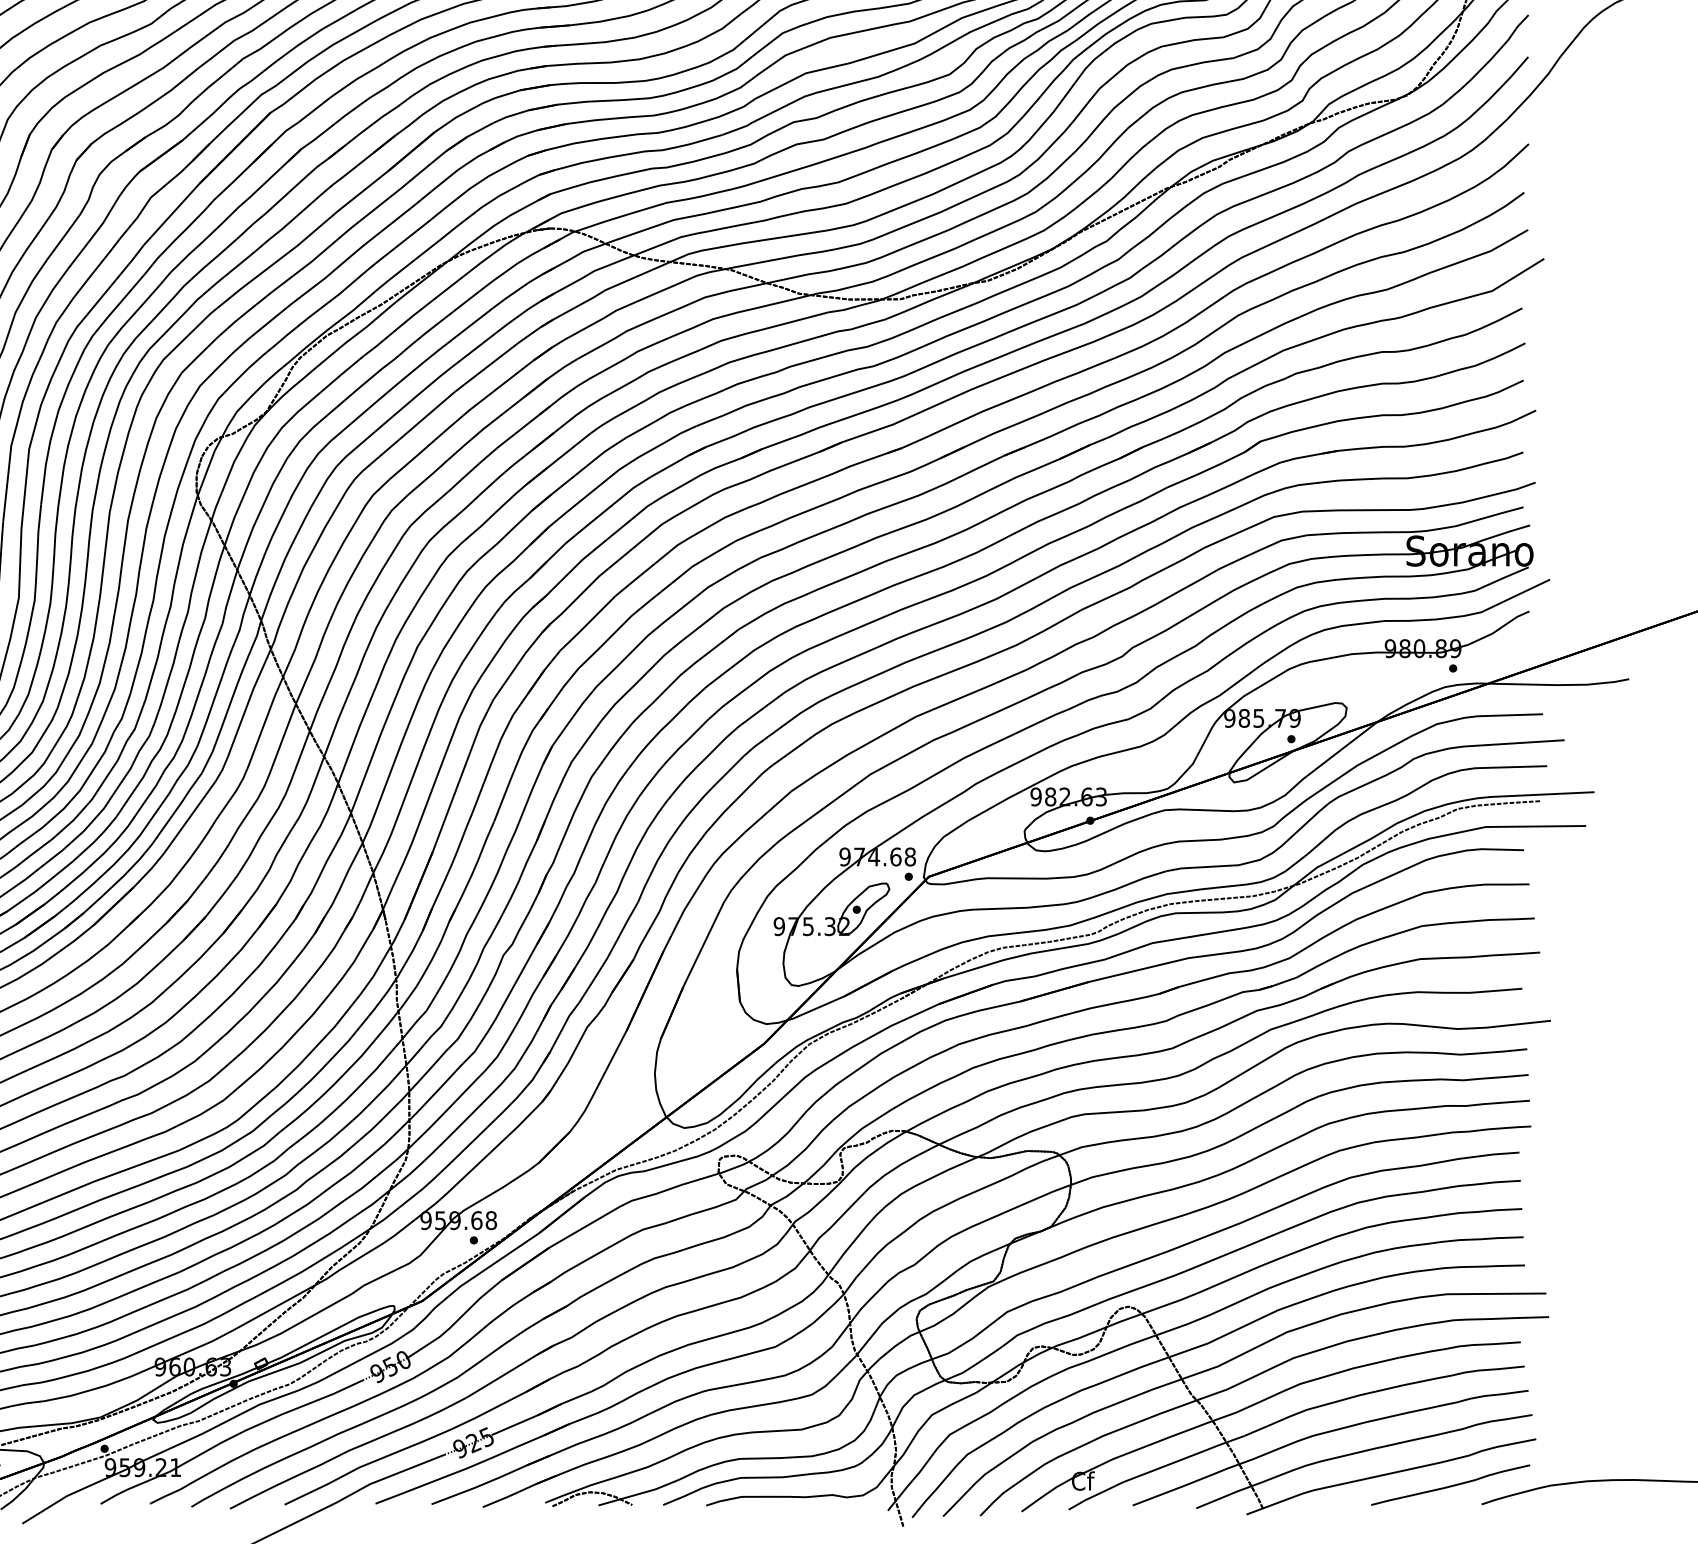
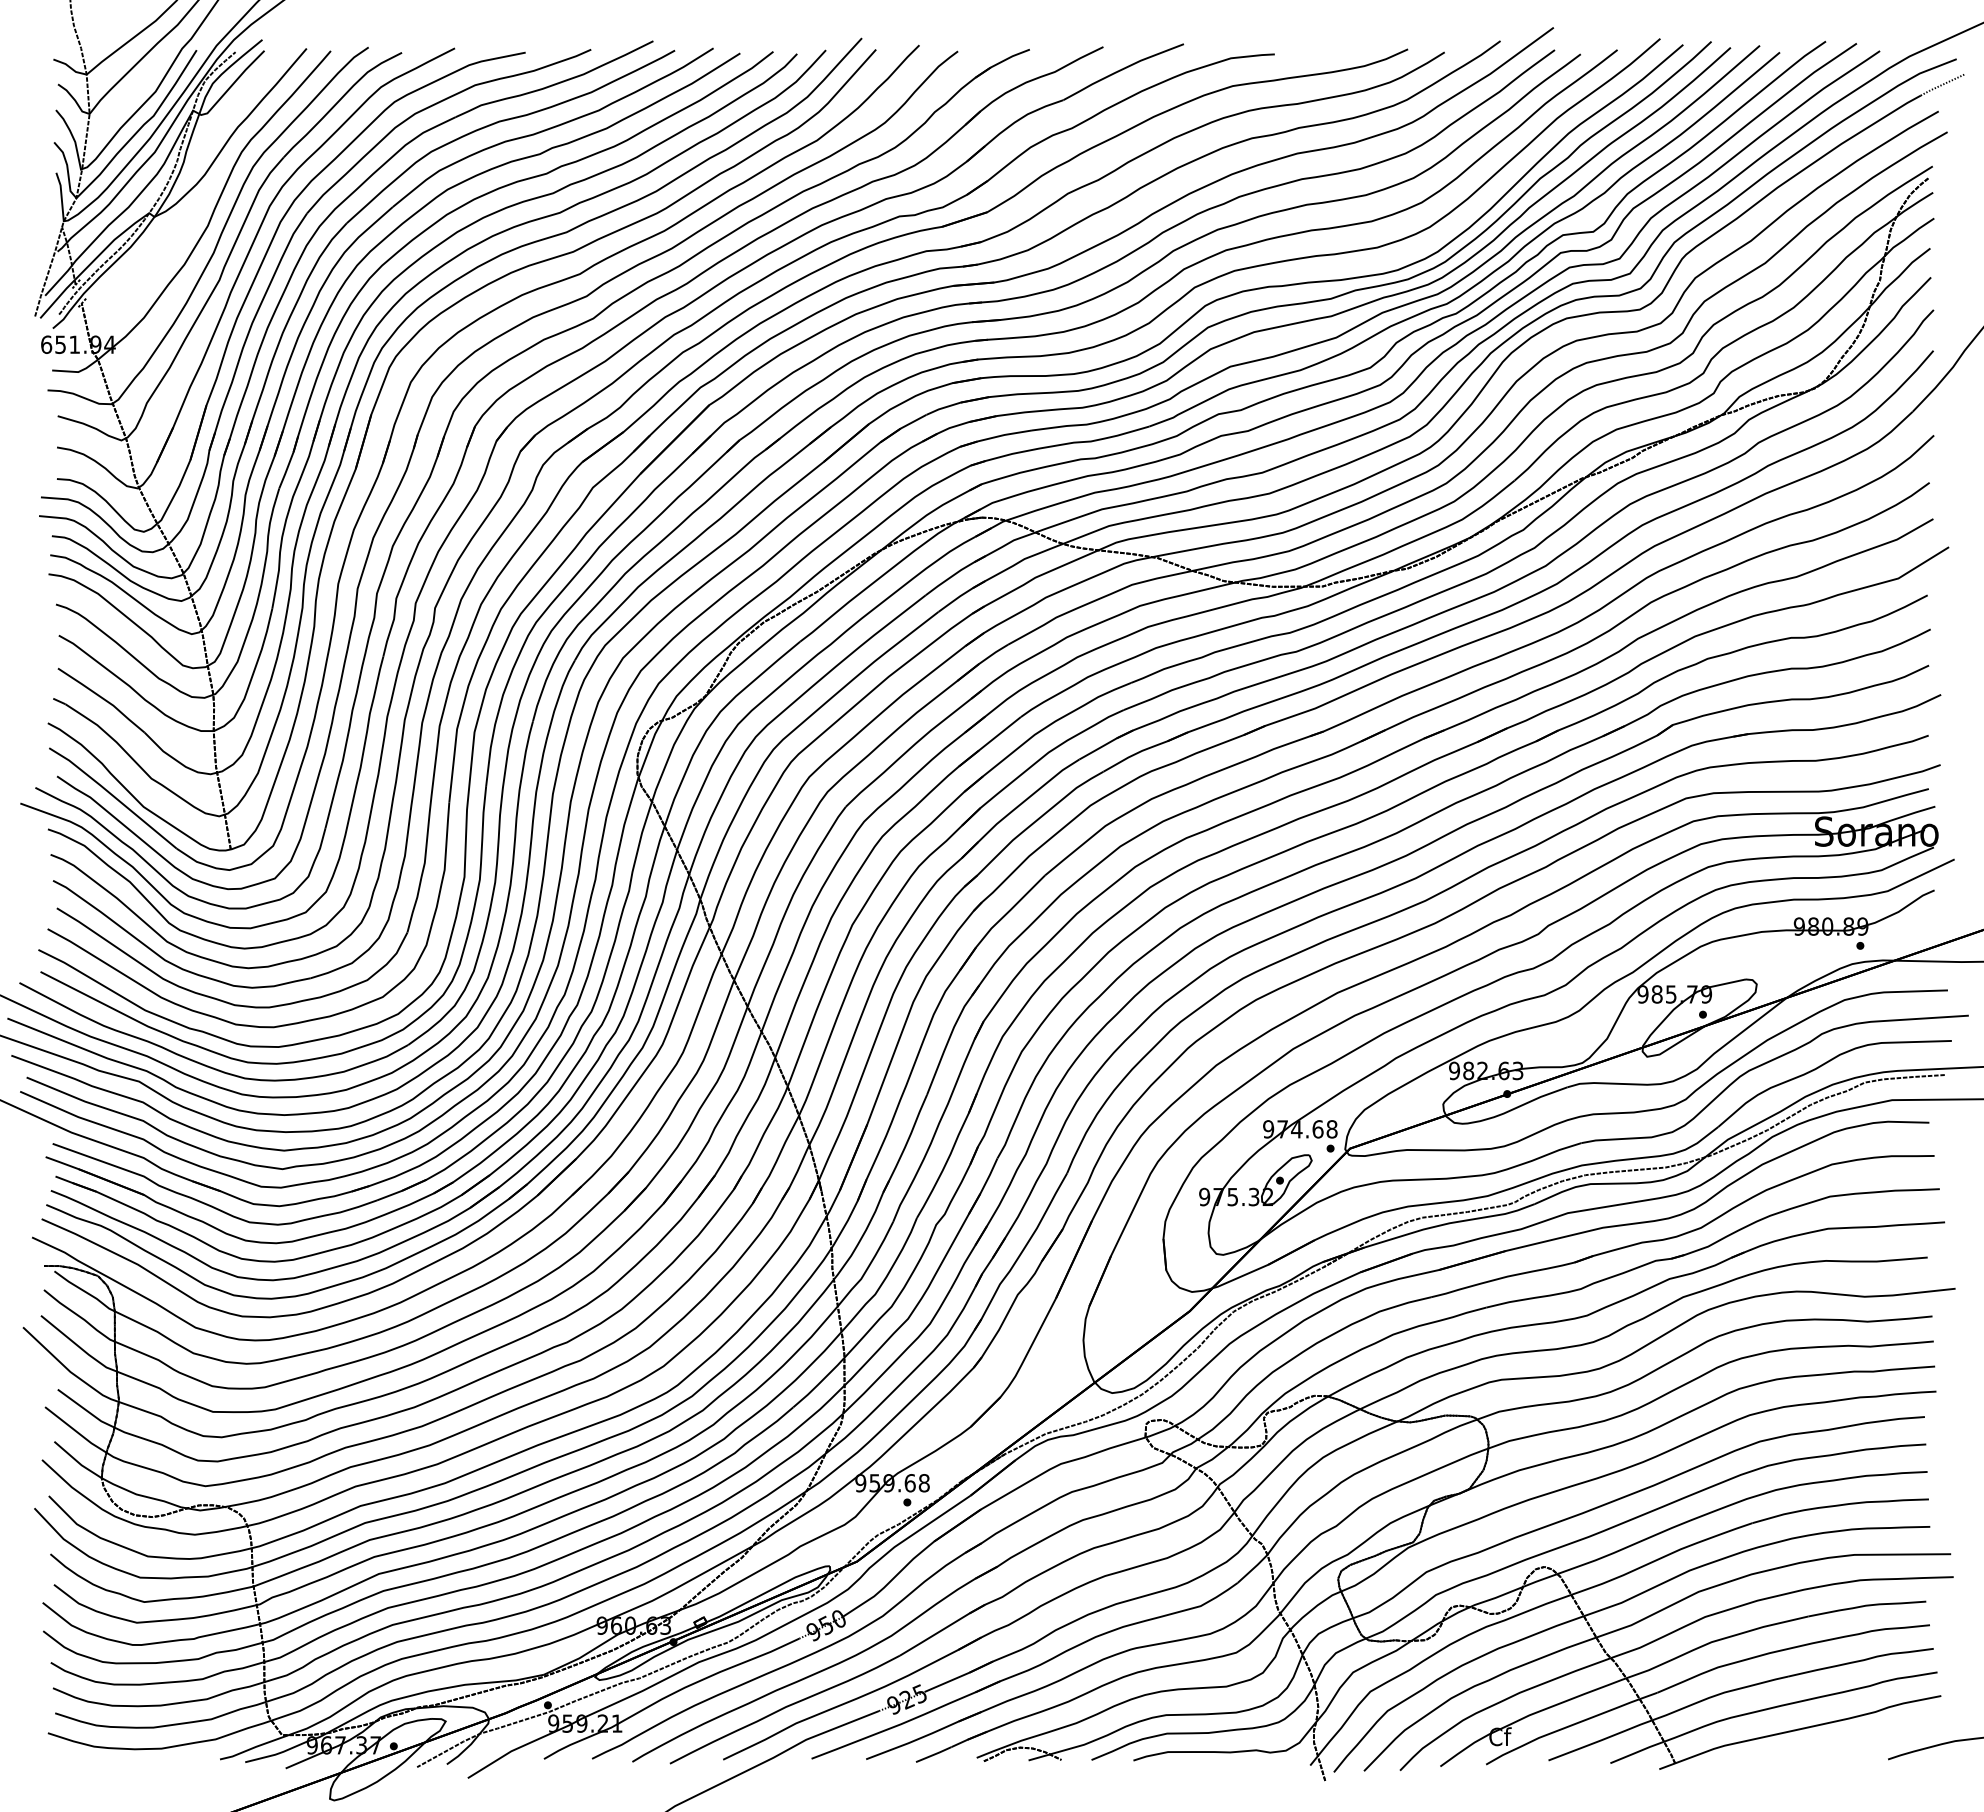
curve: (1451, 1484) -> (1858, 1740), removed

